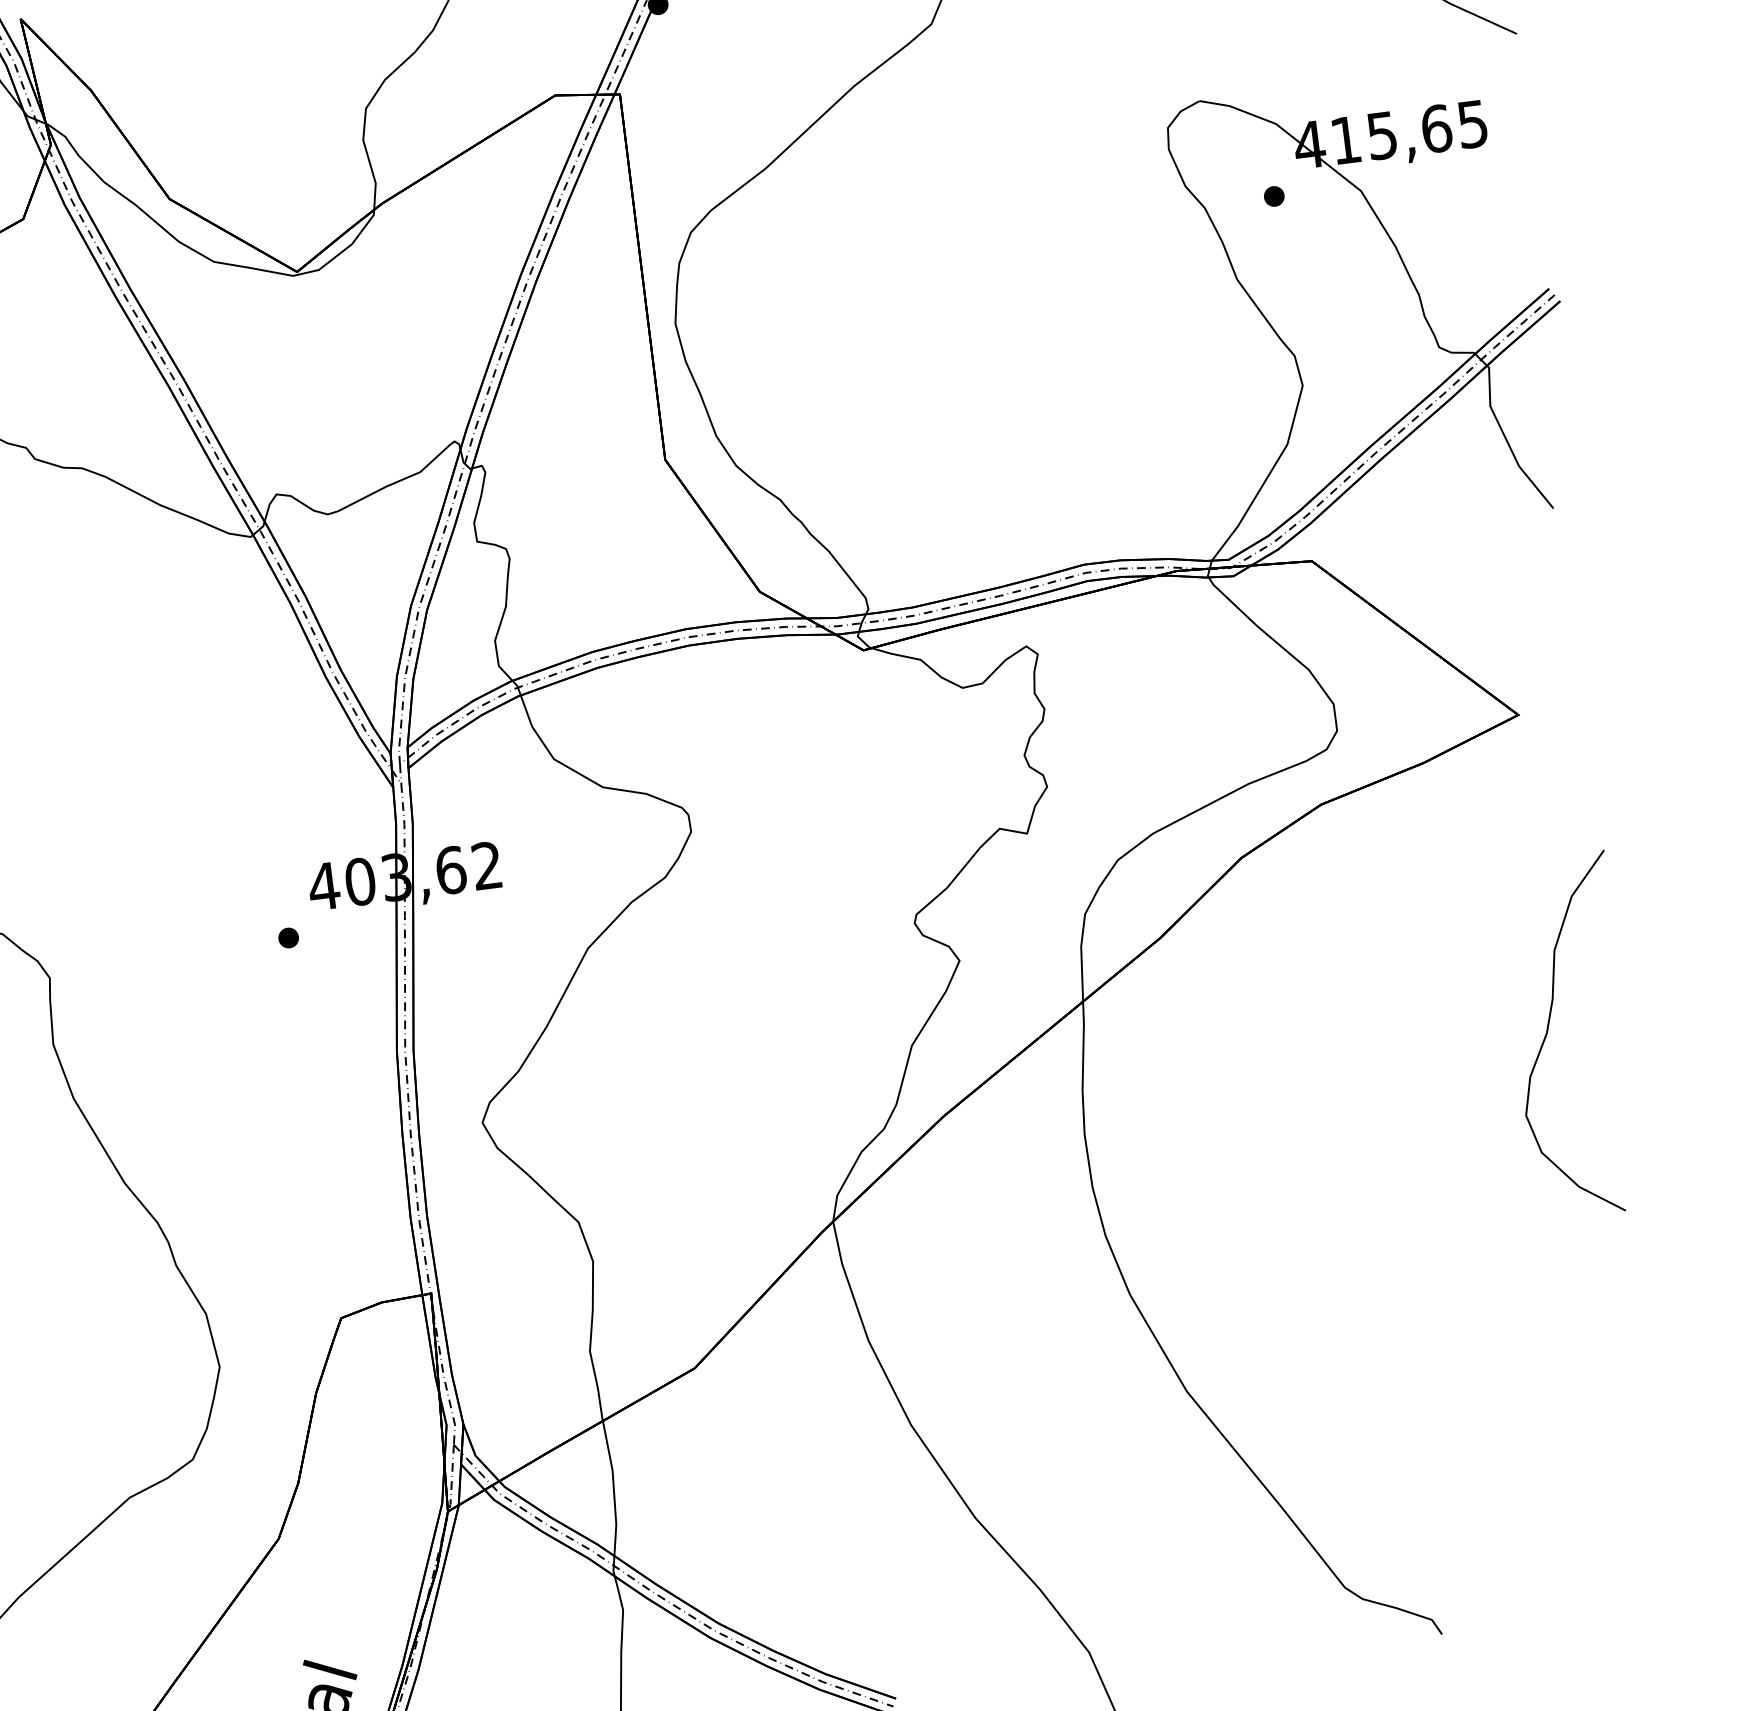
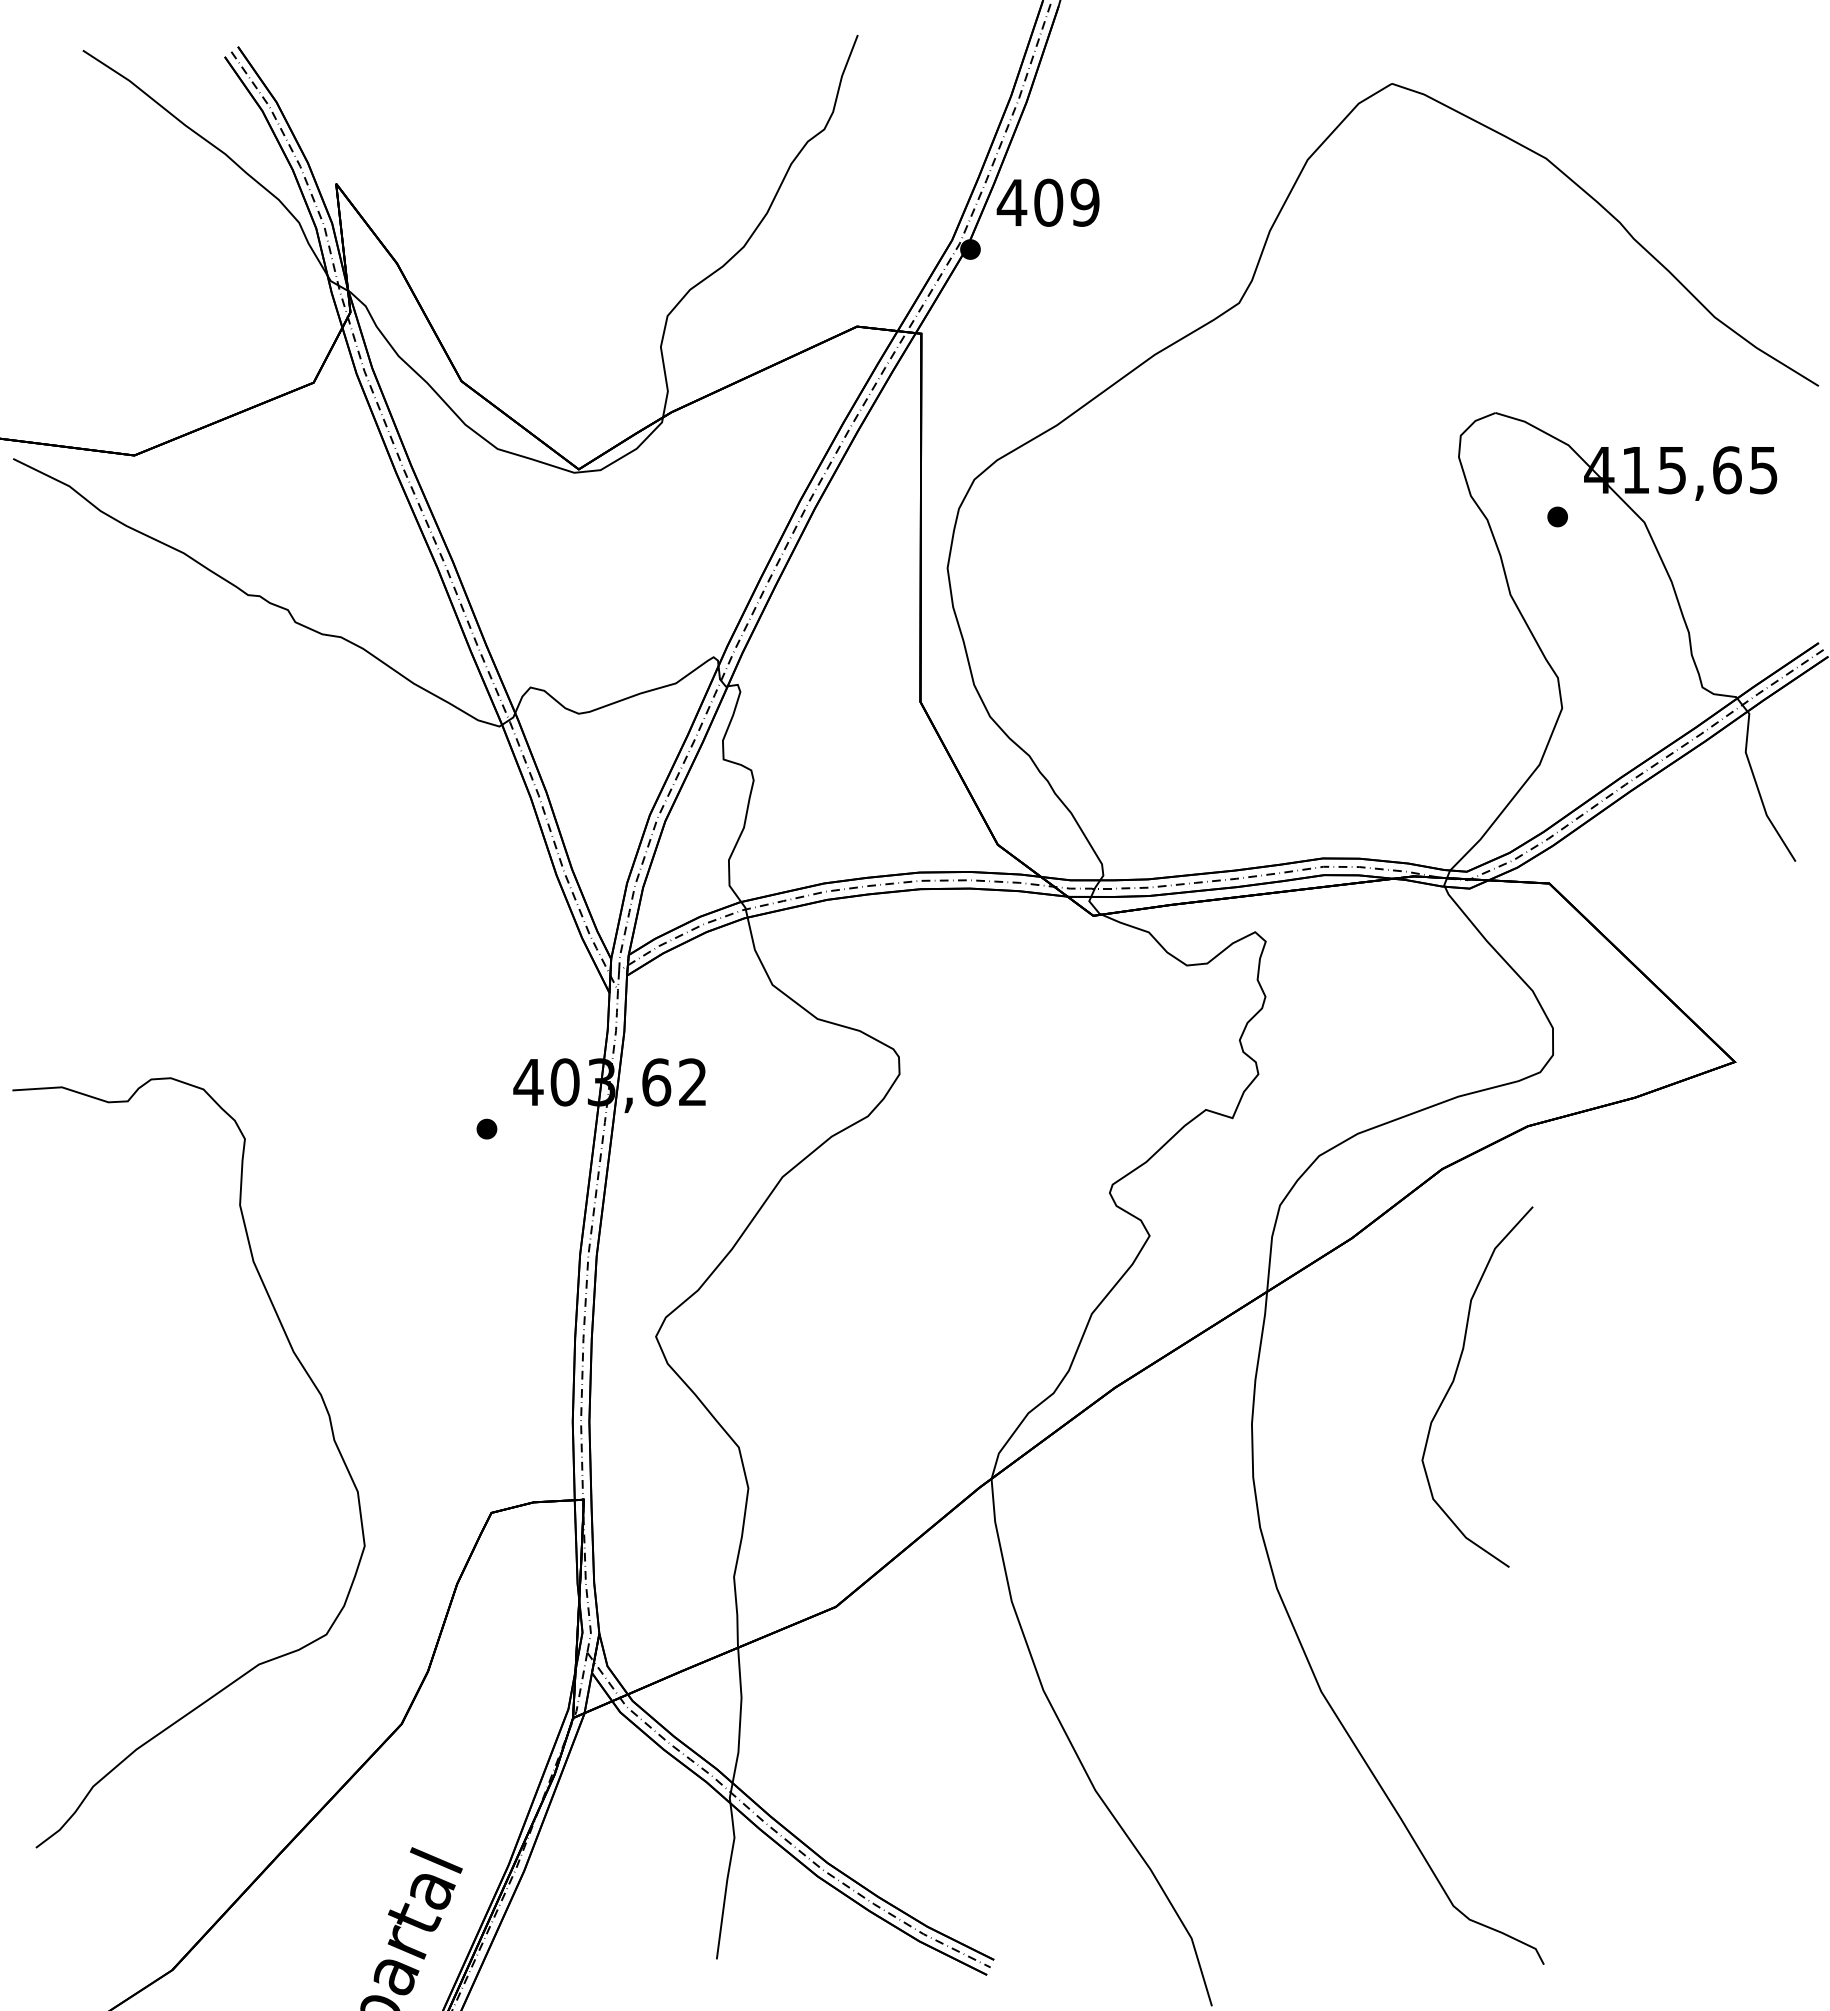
curve: (1548, 1030) -> (1455, 1378), moved

